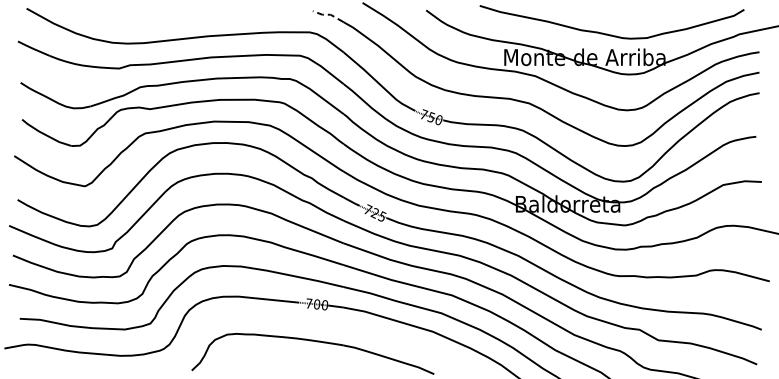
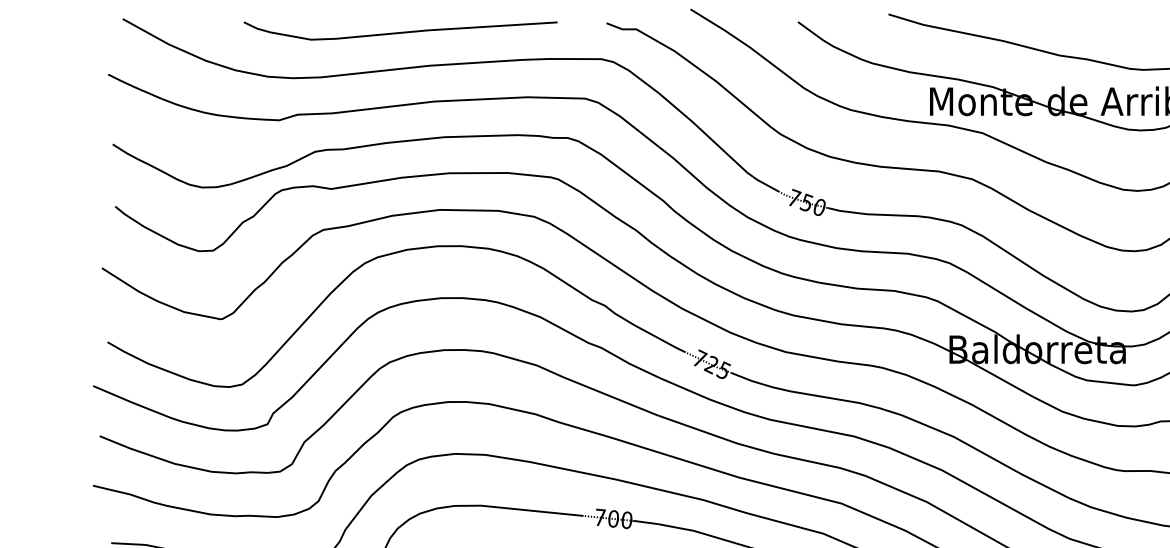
line: (328, 14) -> (632, 28), dashed -> solid
curve: (191, 15) -> (401, 30), added

